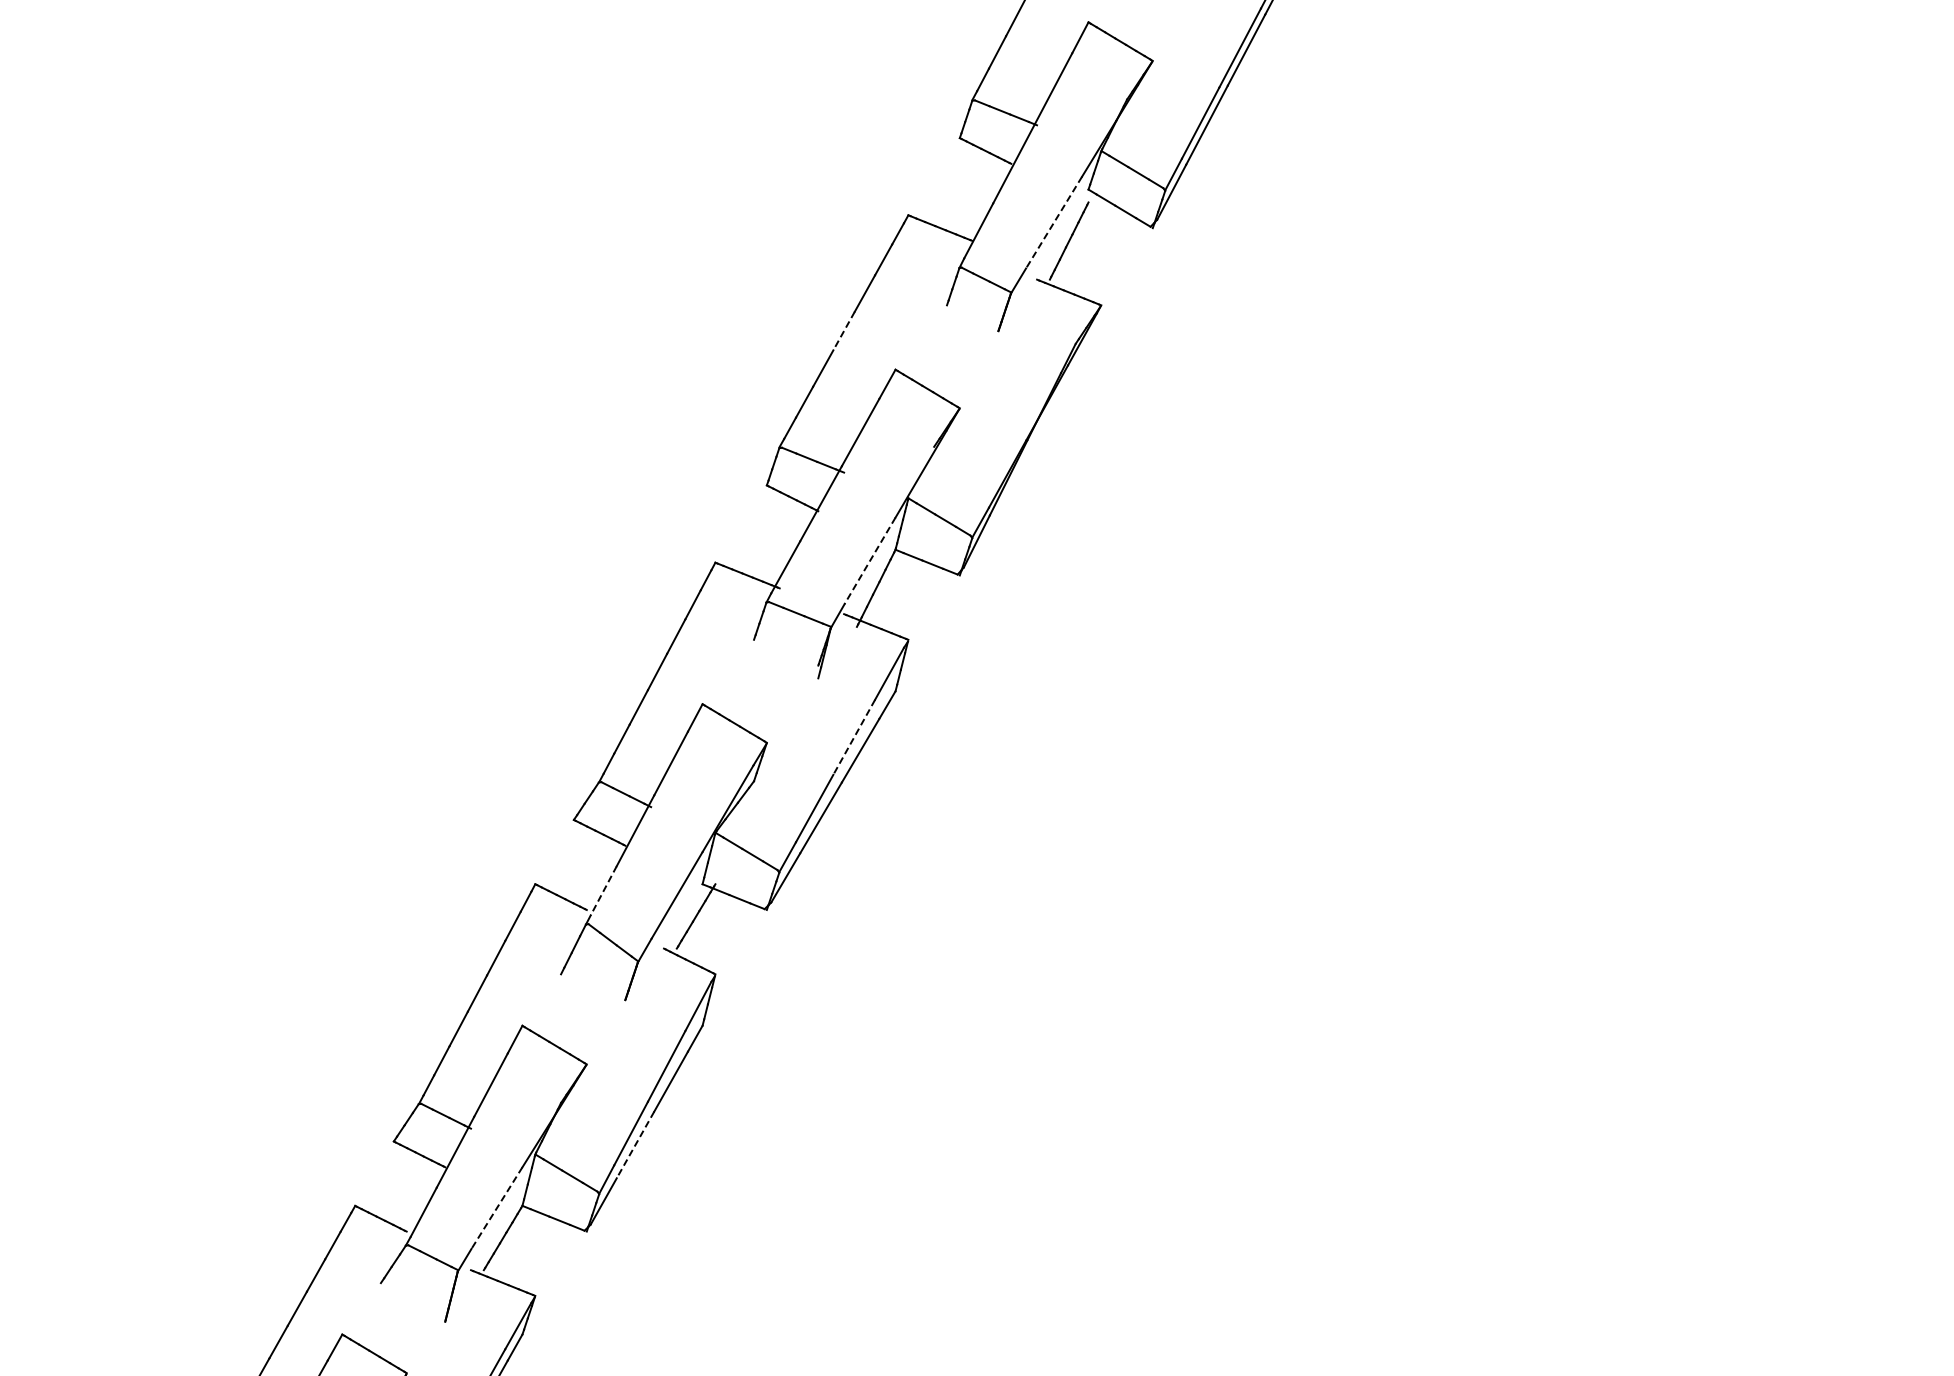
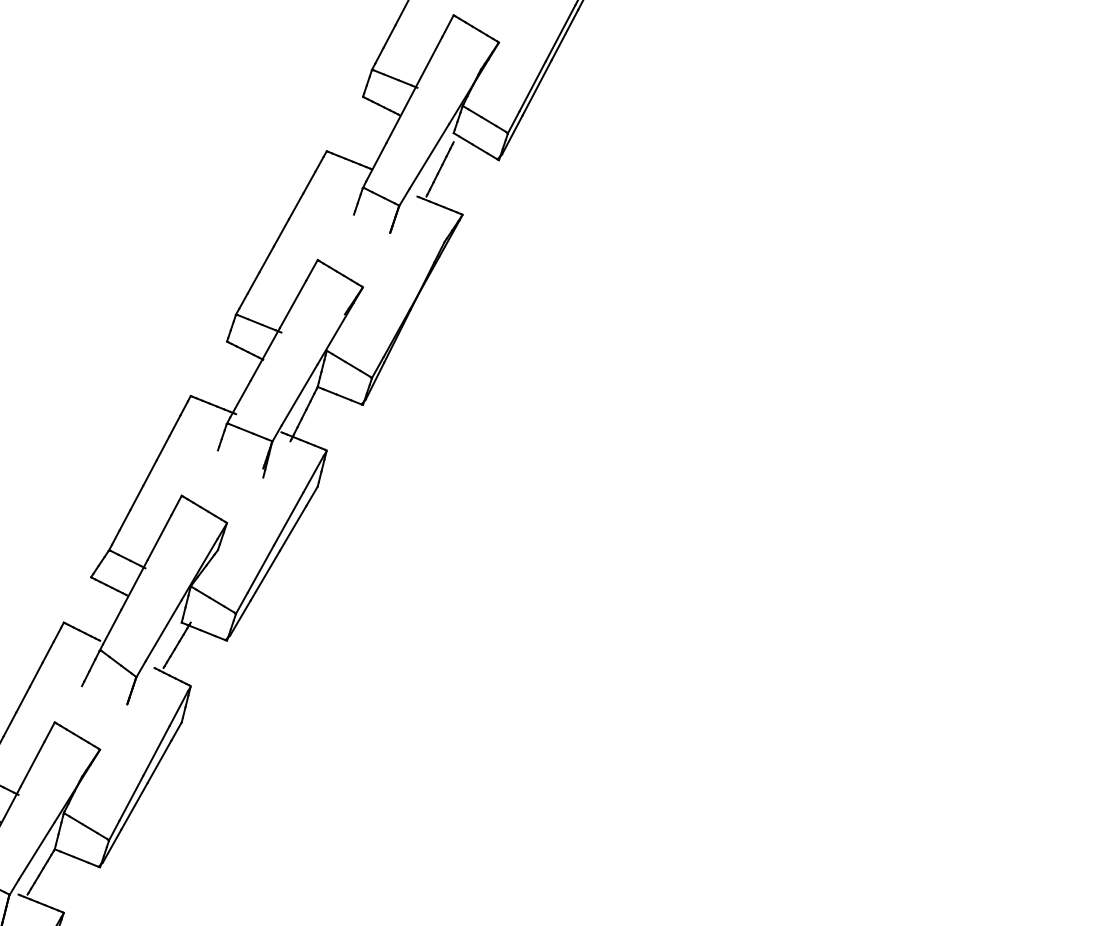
line: (1054, 222) -> (429, 156), dashed -> solid
line: (843, 331) -> (281, 233), dashed -> solid
line: (869, 561) -> (299, 395), dashed -> solid
line: (854, 737) -> (288, 519), dashed -> solid
line: (603, 890) -> (111, 627), dashed -> solid
line: (635, 1145) -> (134, 806), dashed -> solid
line: (496, 1208) -> (36, 851), dashed -> solid

